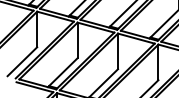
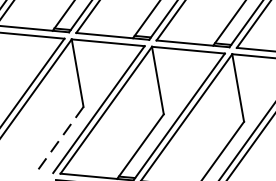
line: (22, 61) -> (60, 138), solid -> dashed

